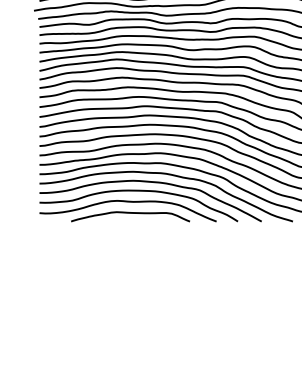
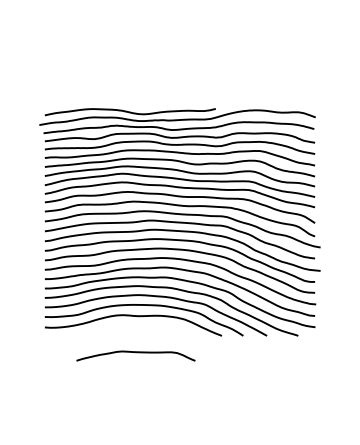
curve: (130, 214) -> (135, 353), moved

